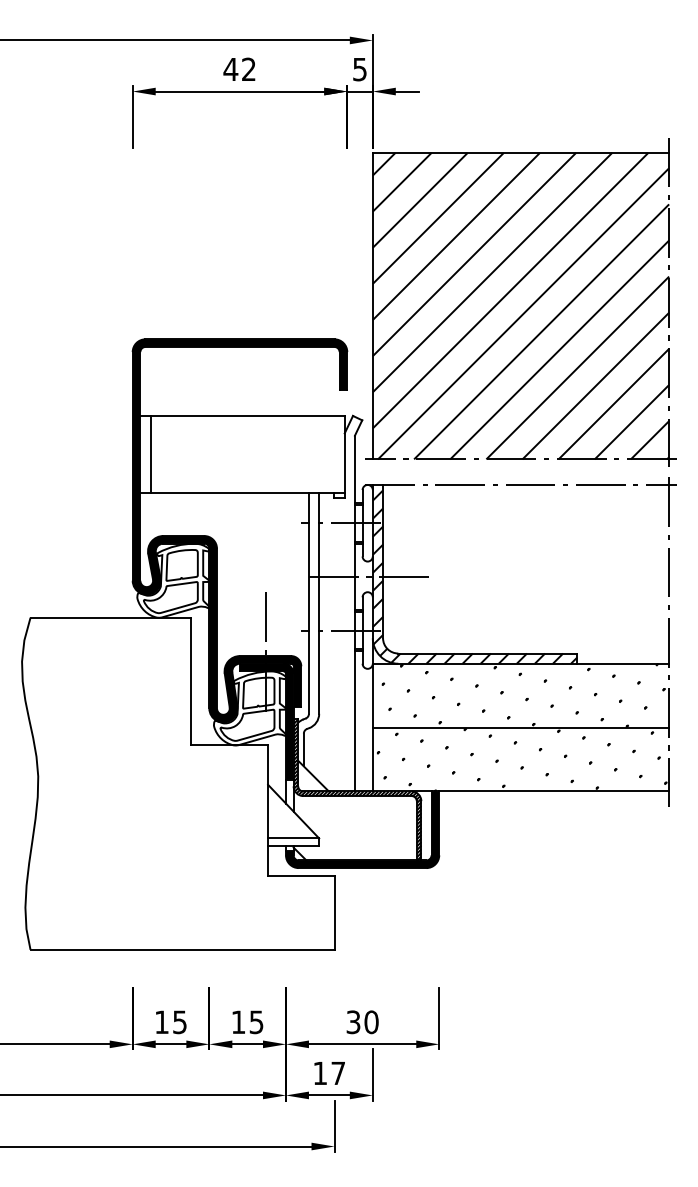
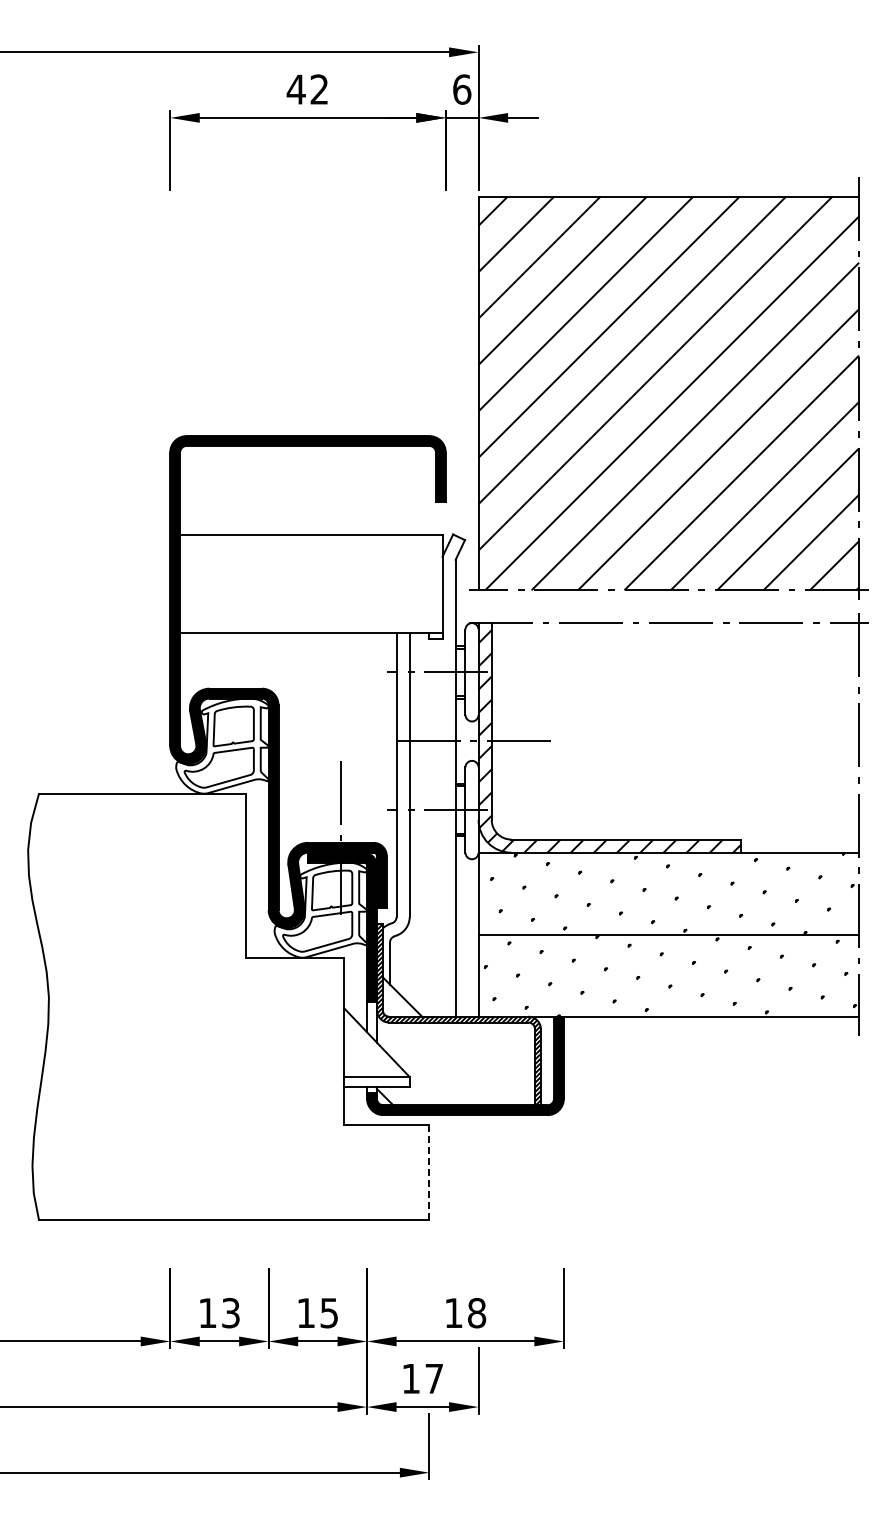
text: (360, 69) -> (462, 89), 5 -> 6
line: (150, 454) -> (193, 583), removed
line: (334, 912) -> (429, 1172), solid -> dashed
text: (179, 1021) -> (230, 1312), 15 -> 13
text: (362, 1022) -> (465, 1313), 30 -> 18

